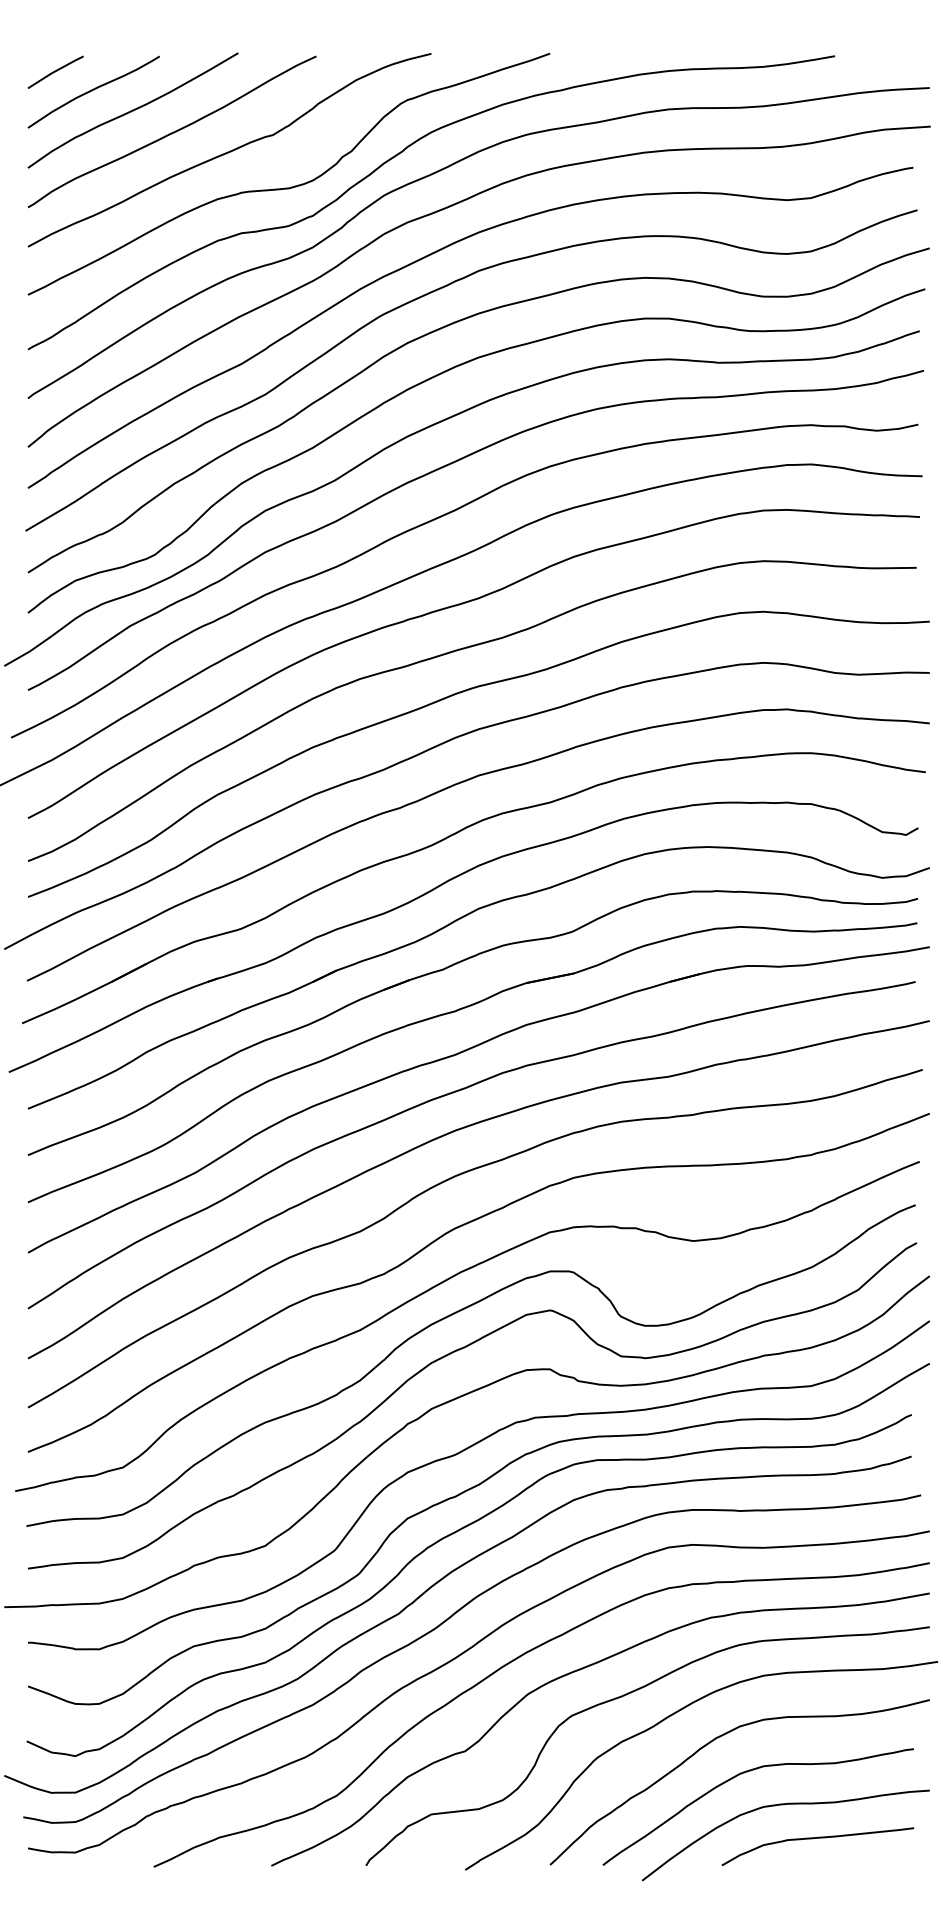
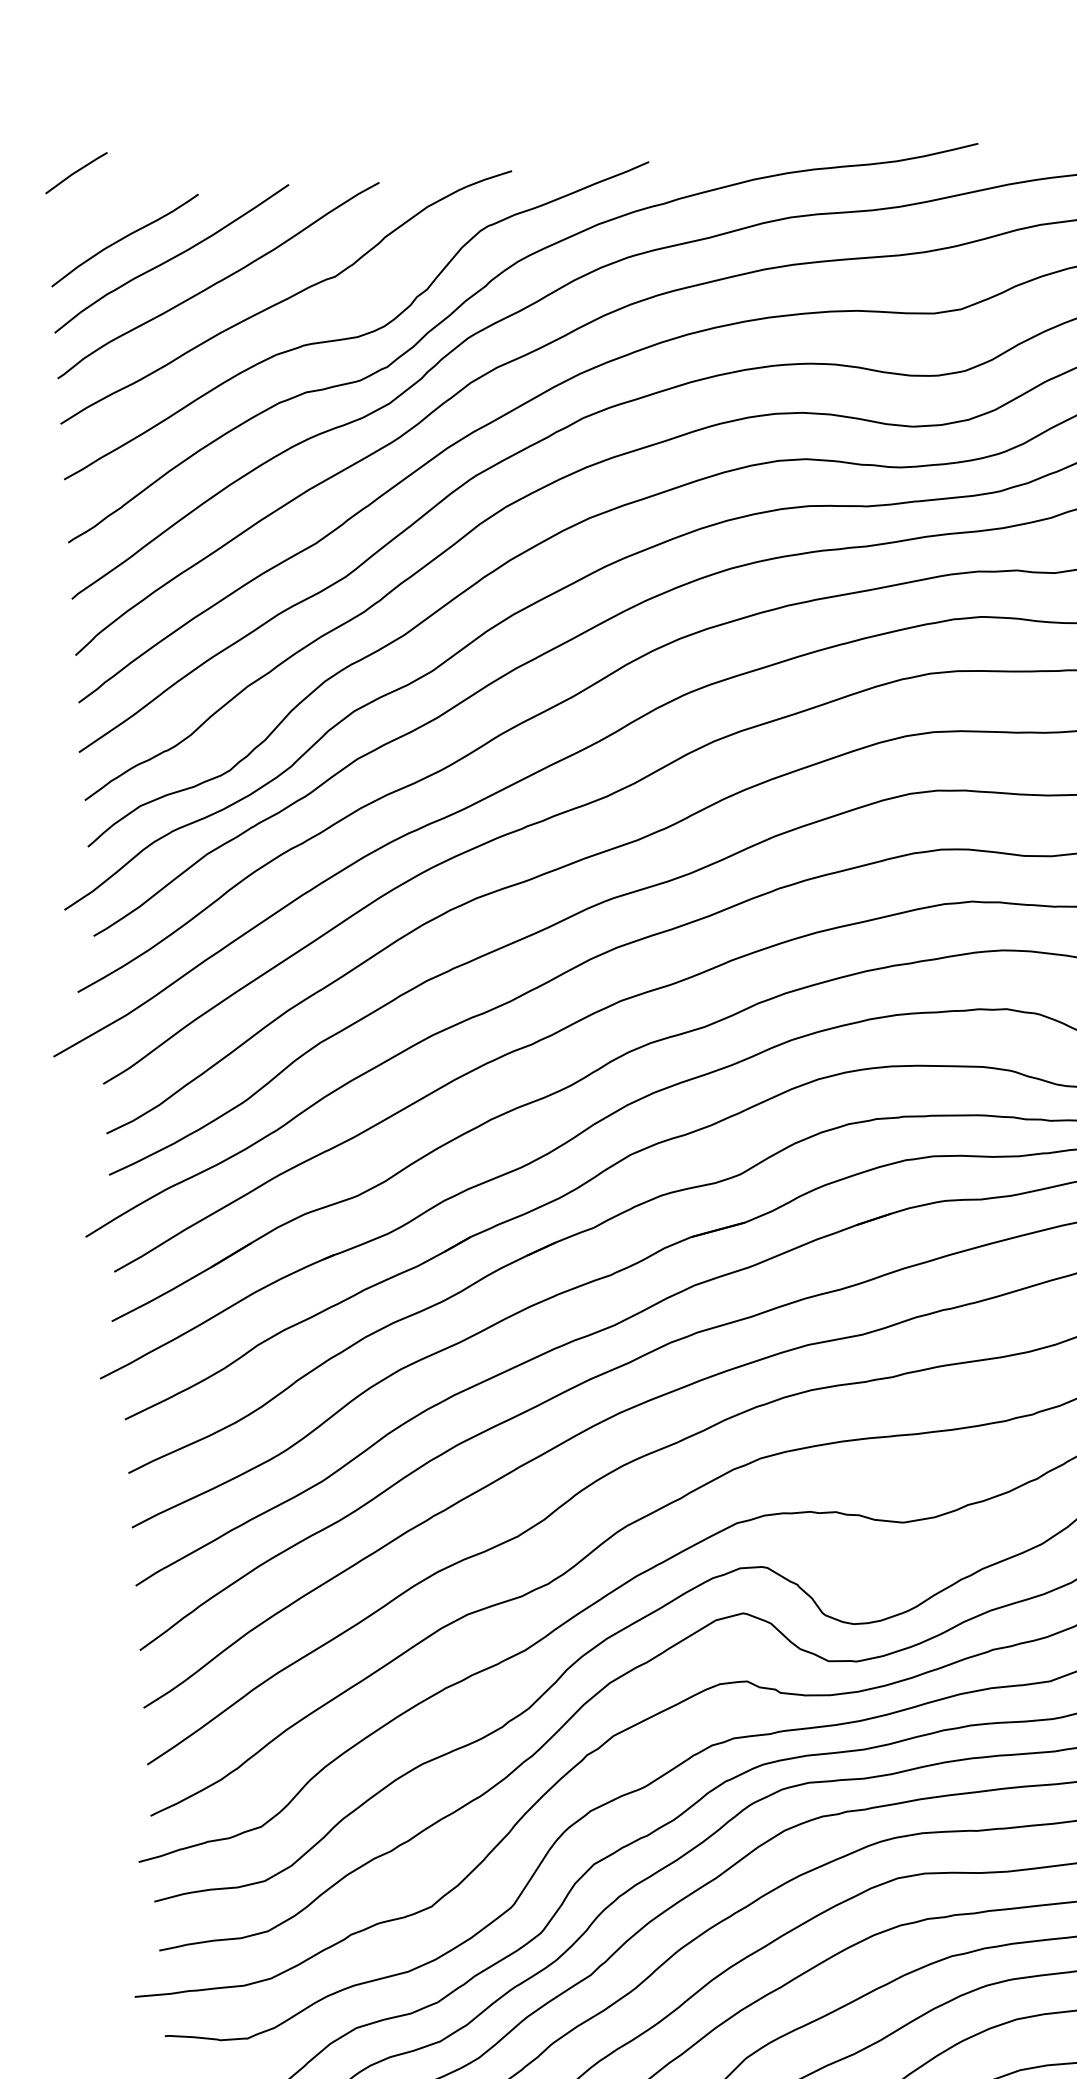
line: (55, 71) -> (76, 172), moved

